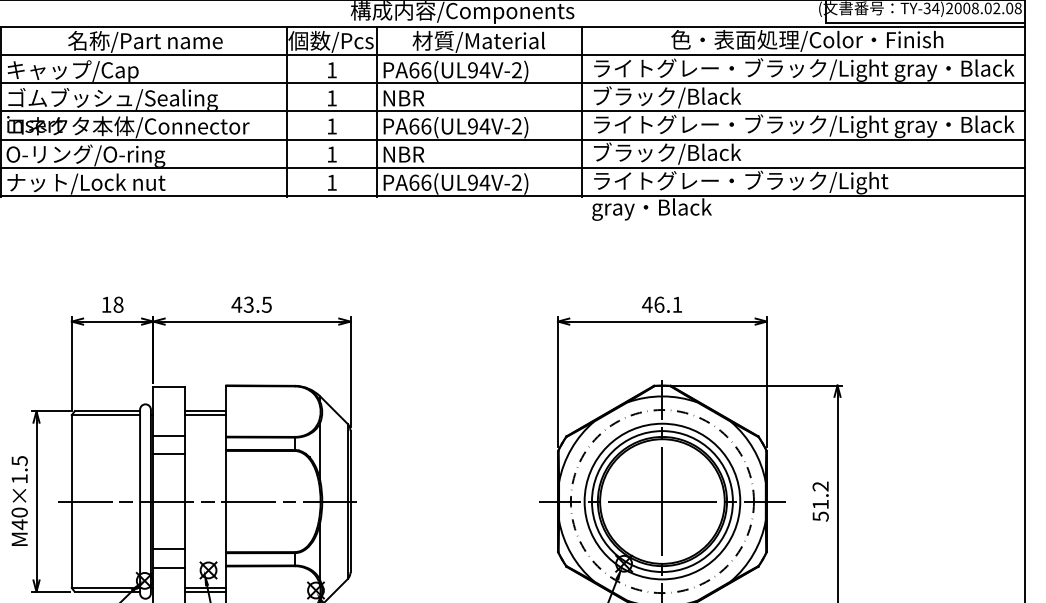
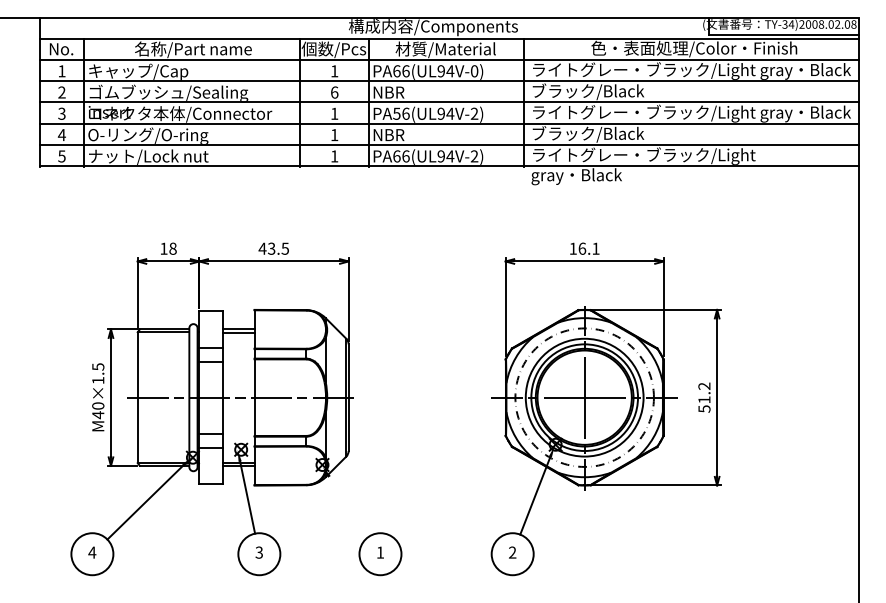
text: (516, 70) -> (474, 71), PA66(UL94V-2) -> PA66(UL94V-0)
text: (331, 98) -> (334, 92), 1 -> 6
text: (413, 126) -> (396, 113), PA66(UL94V-2) -> PA56(UL94V-2)
text: (647, 304) -> (573, 248), 46.1 -> 16.1

